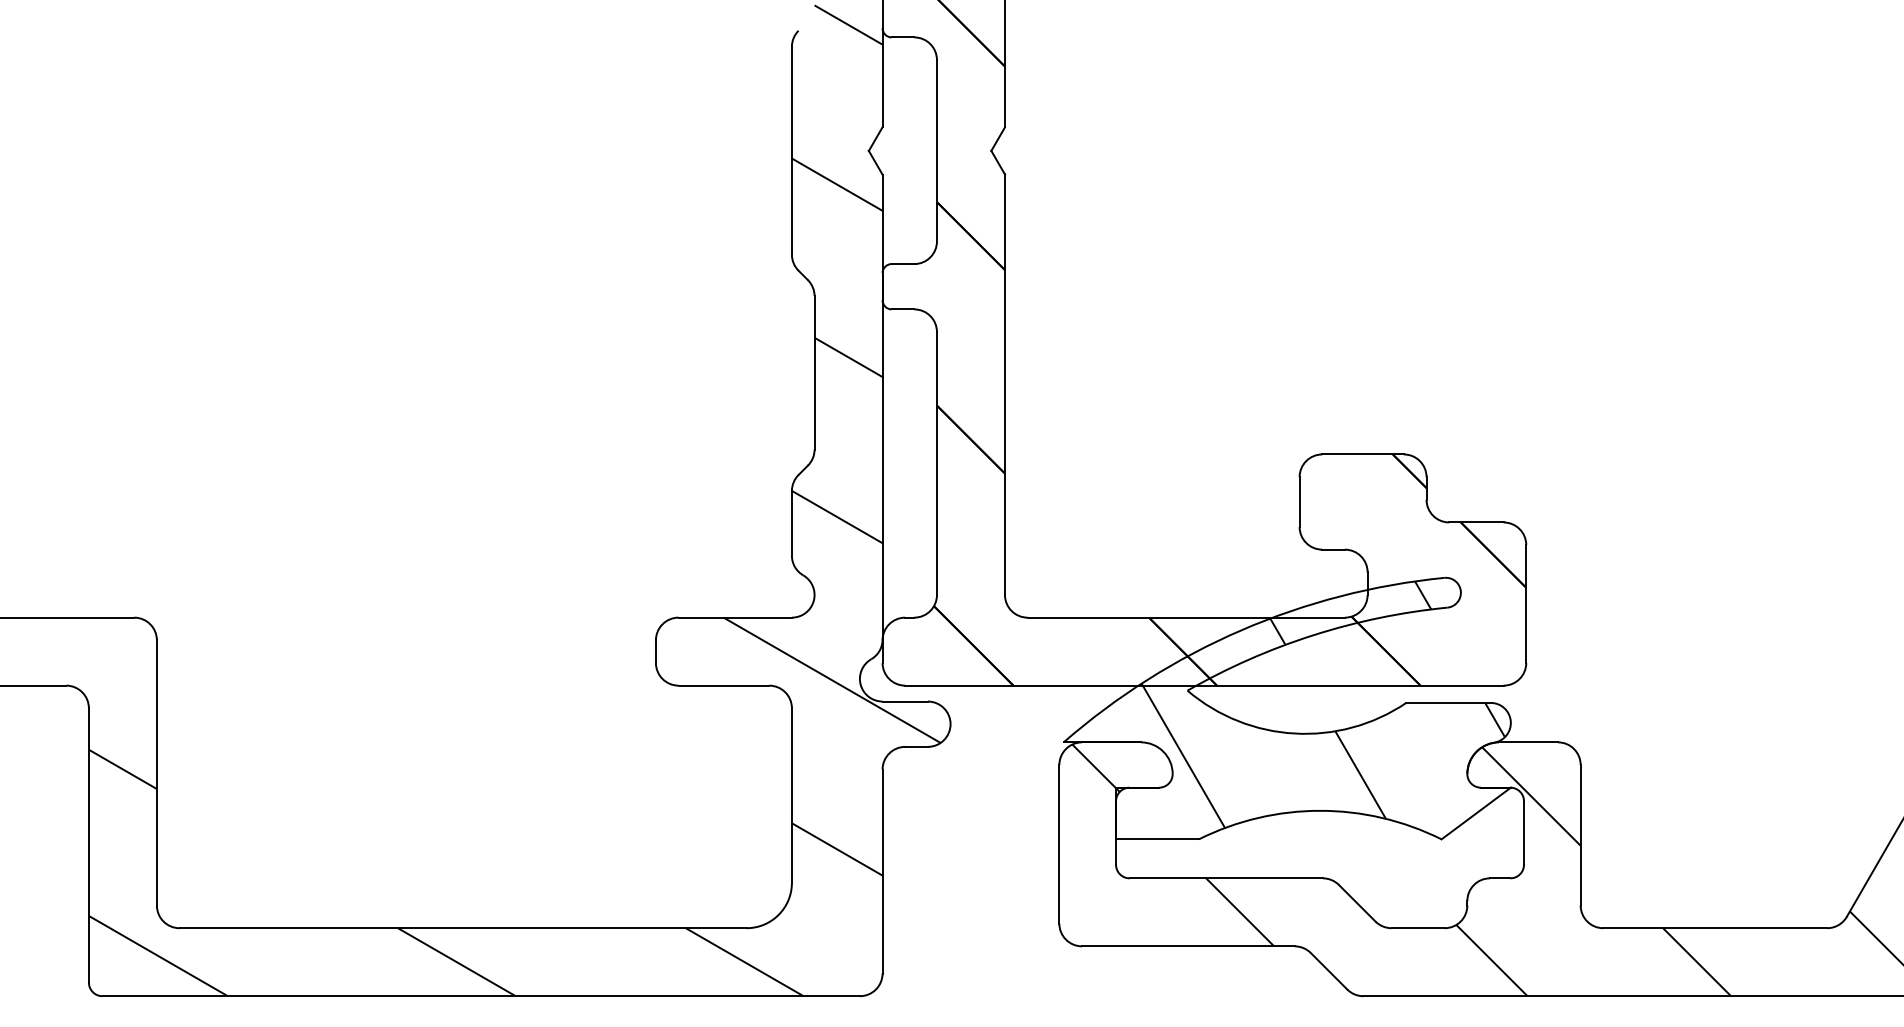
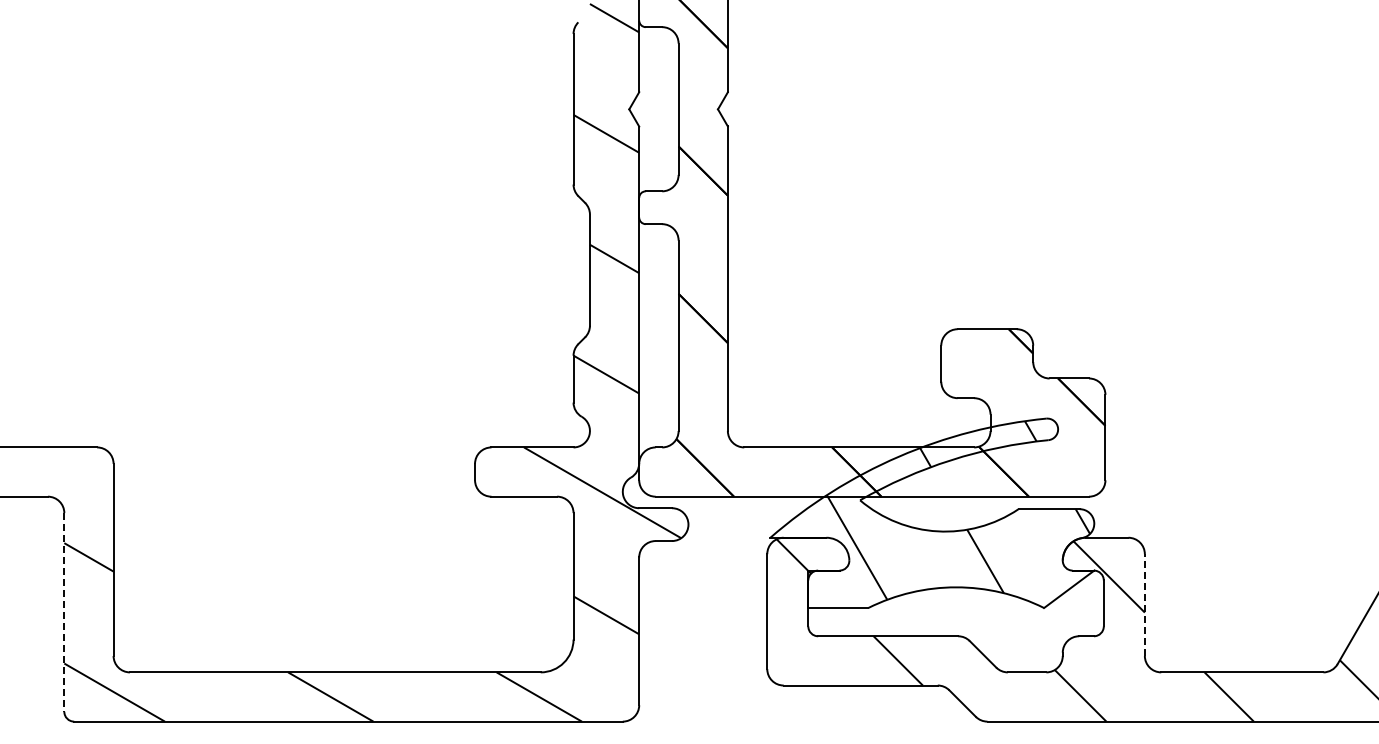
line: (1580, 835) -> (1144, 605), solid -> dashed
line: (89, 845) -> (64, 612), solid -> dashed

